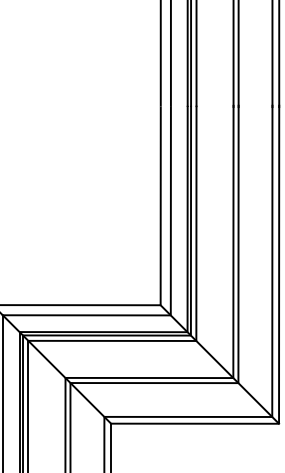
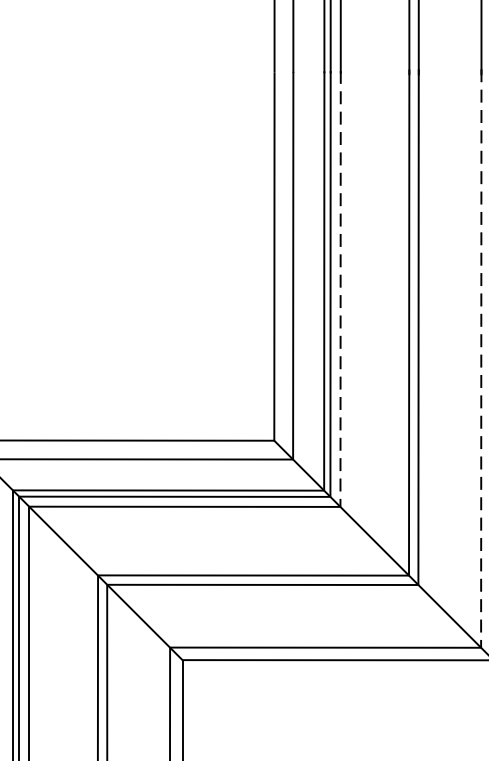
line: (196, 223) -> (340, 289), solid -> dashed
line: (272, 261) -> (481, 359), solid -> dashed

